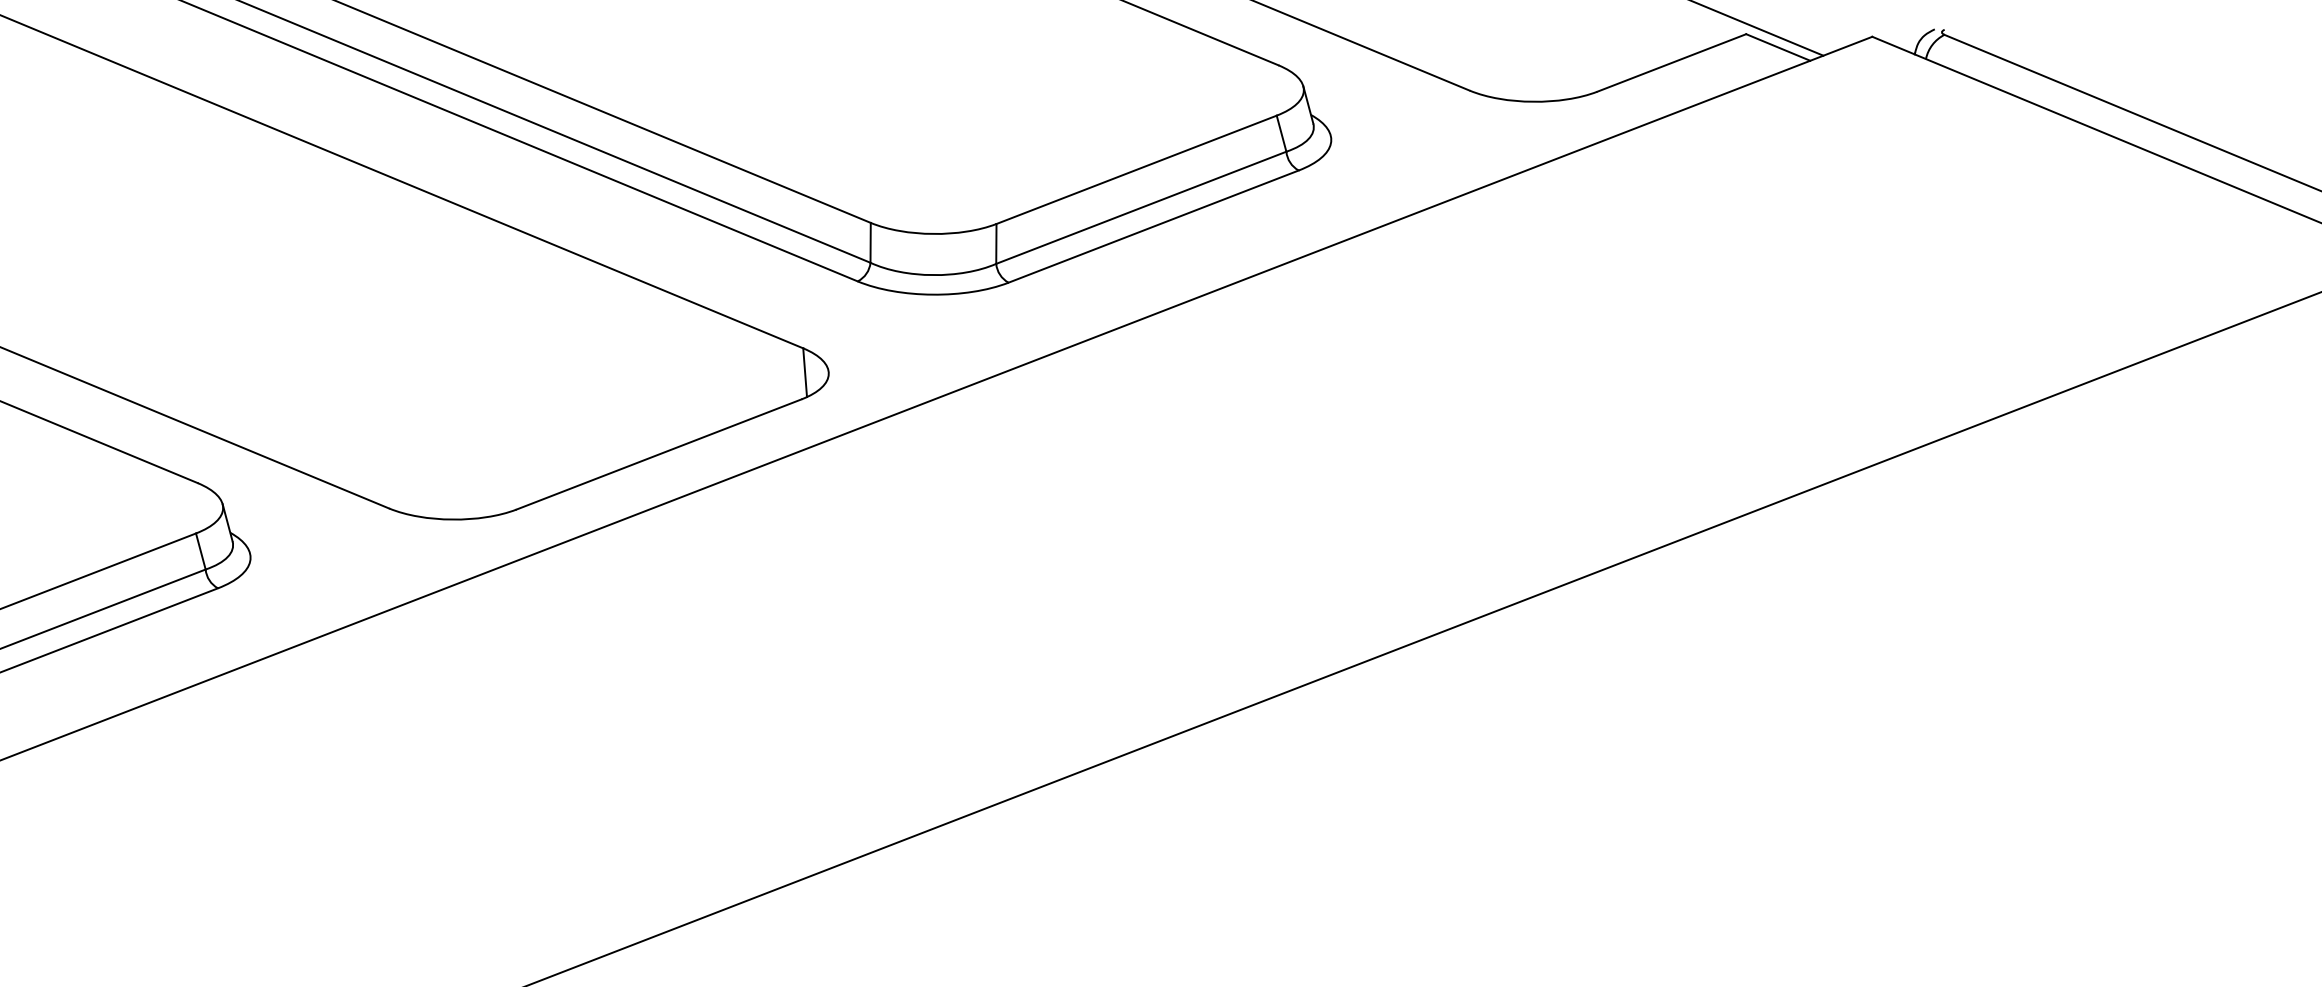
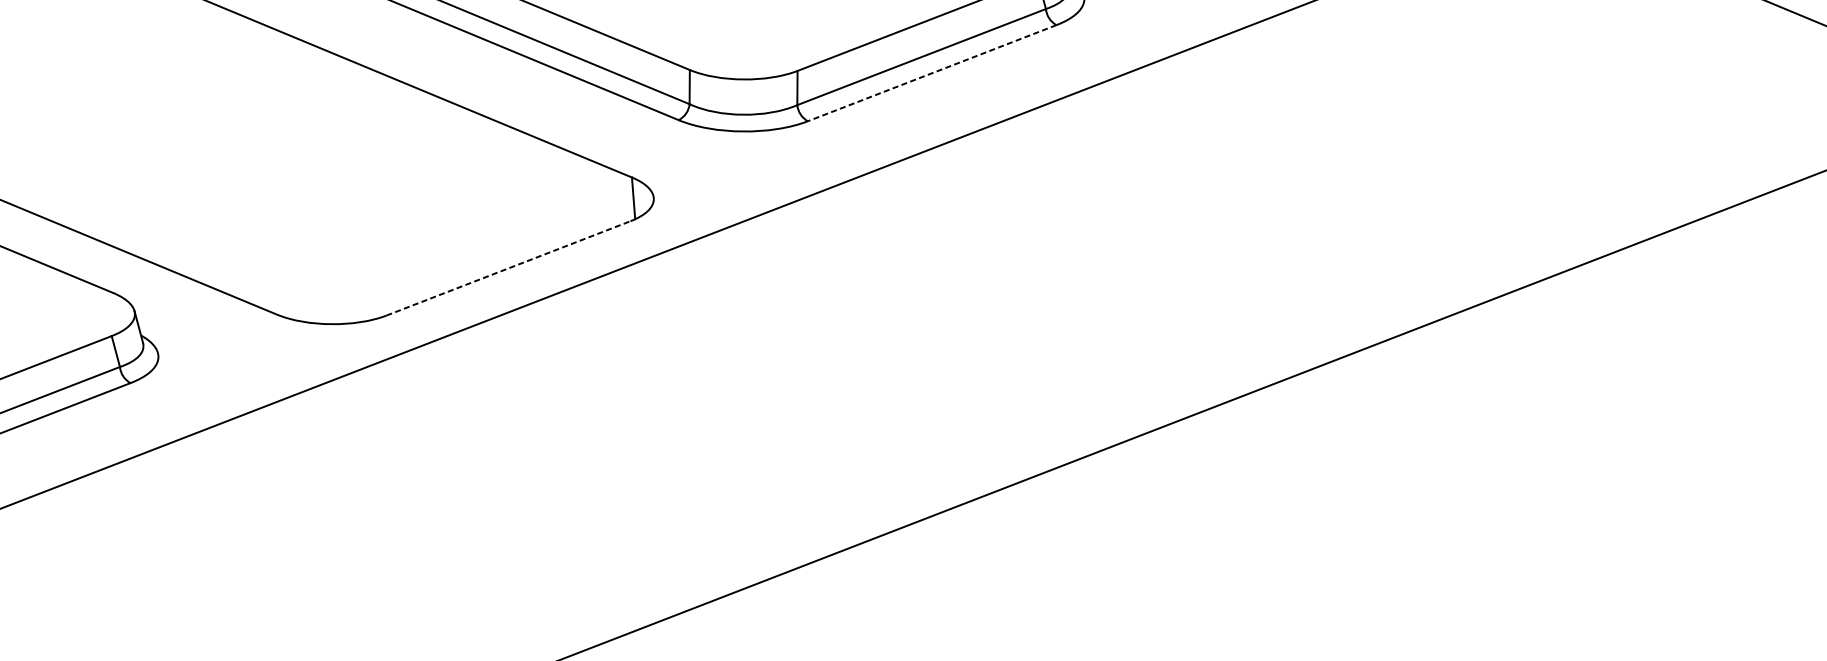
line: (1153, 226) -> (932, 73), solid -> dashed
line: (659, 454) -> (508, 268), solid -> dashed

